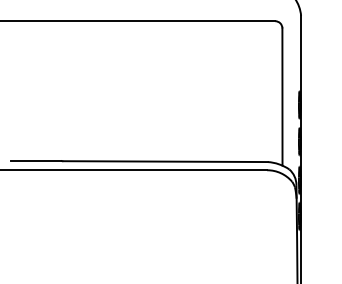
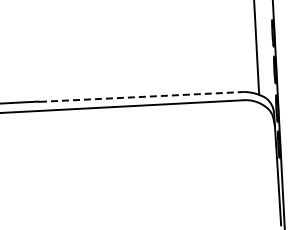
line: (166, 161) -> (143, 96), solid -> dashed

